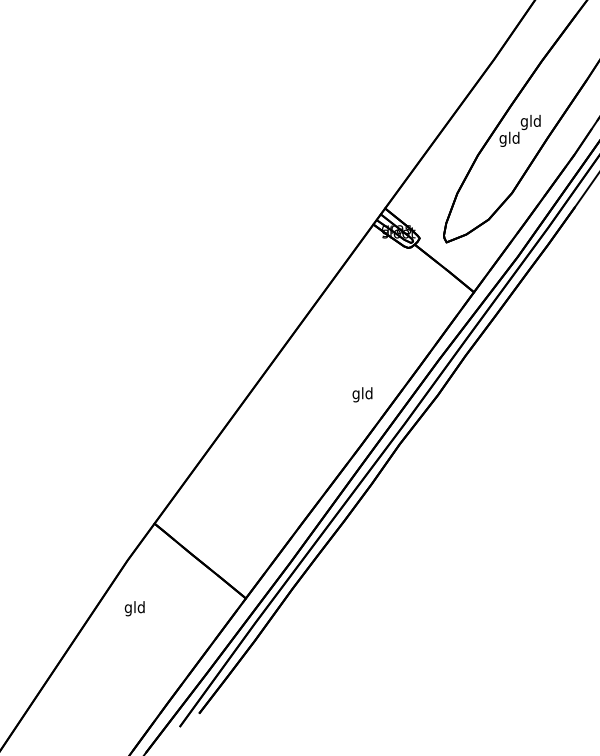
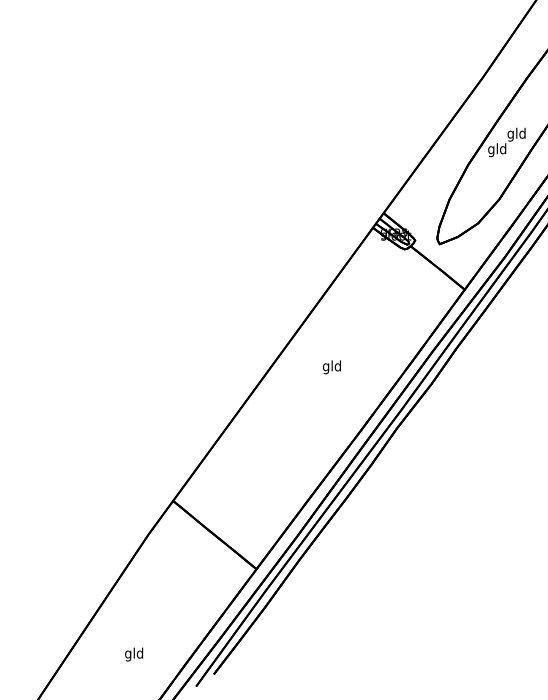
text: (361, 394) -> (331, 367), moved
text: (135, 608) -> (134, 654), moved

